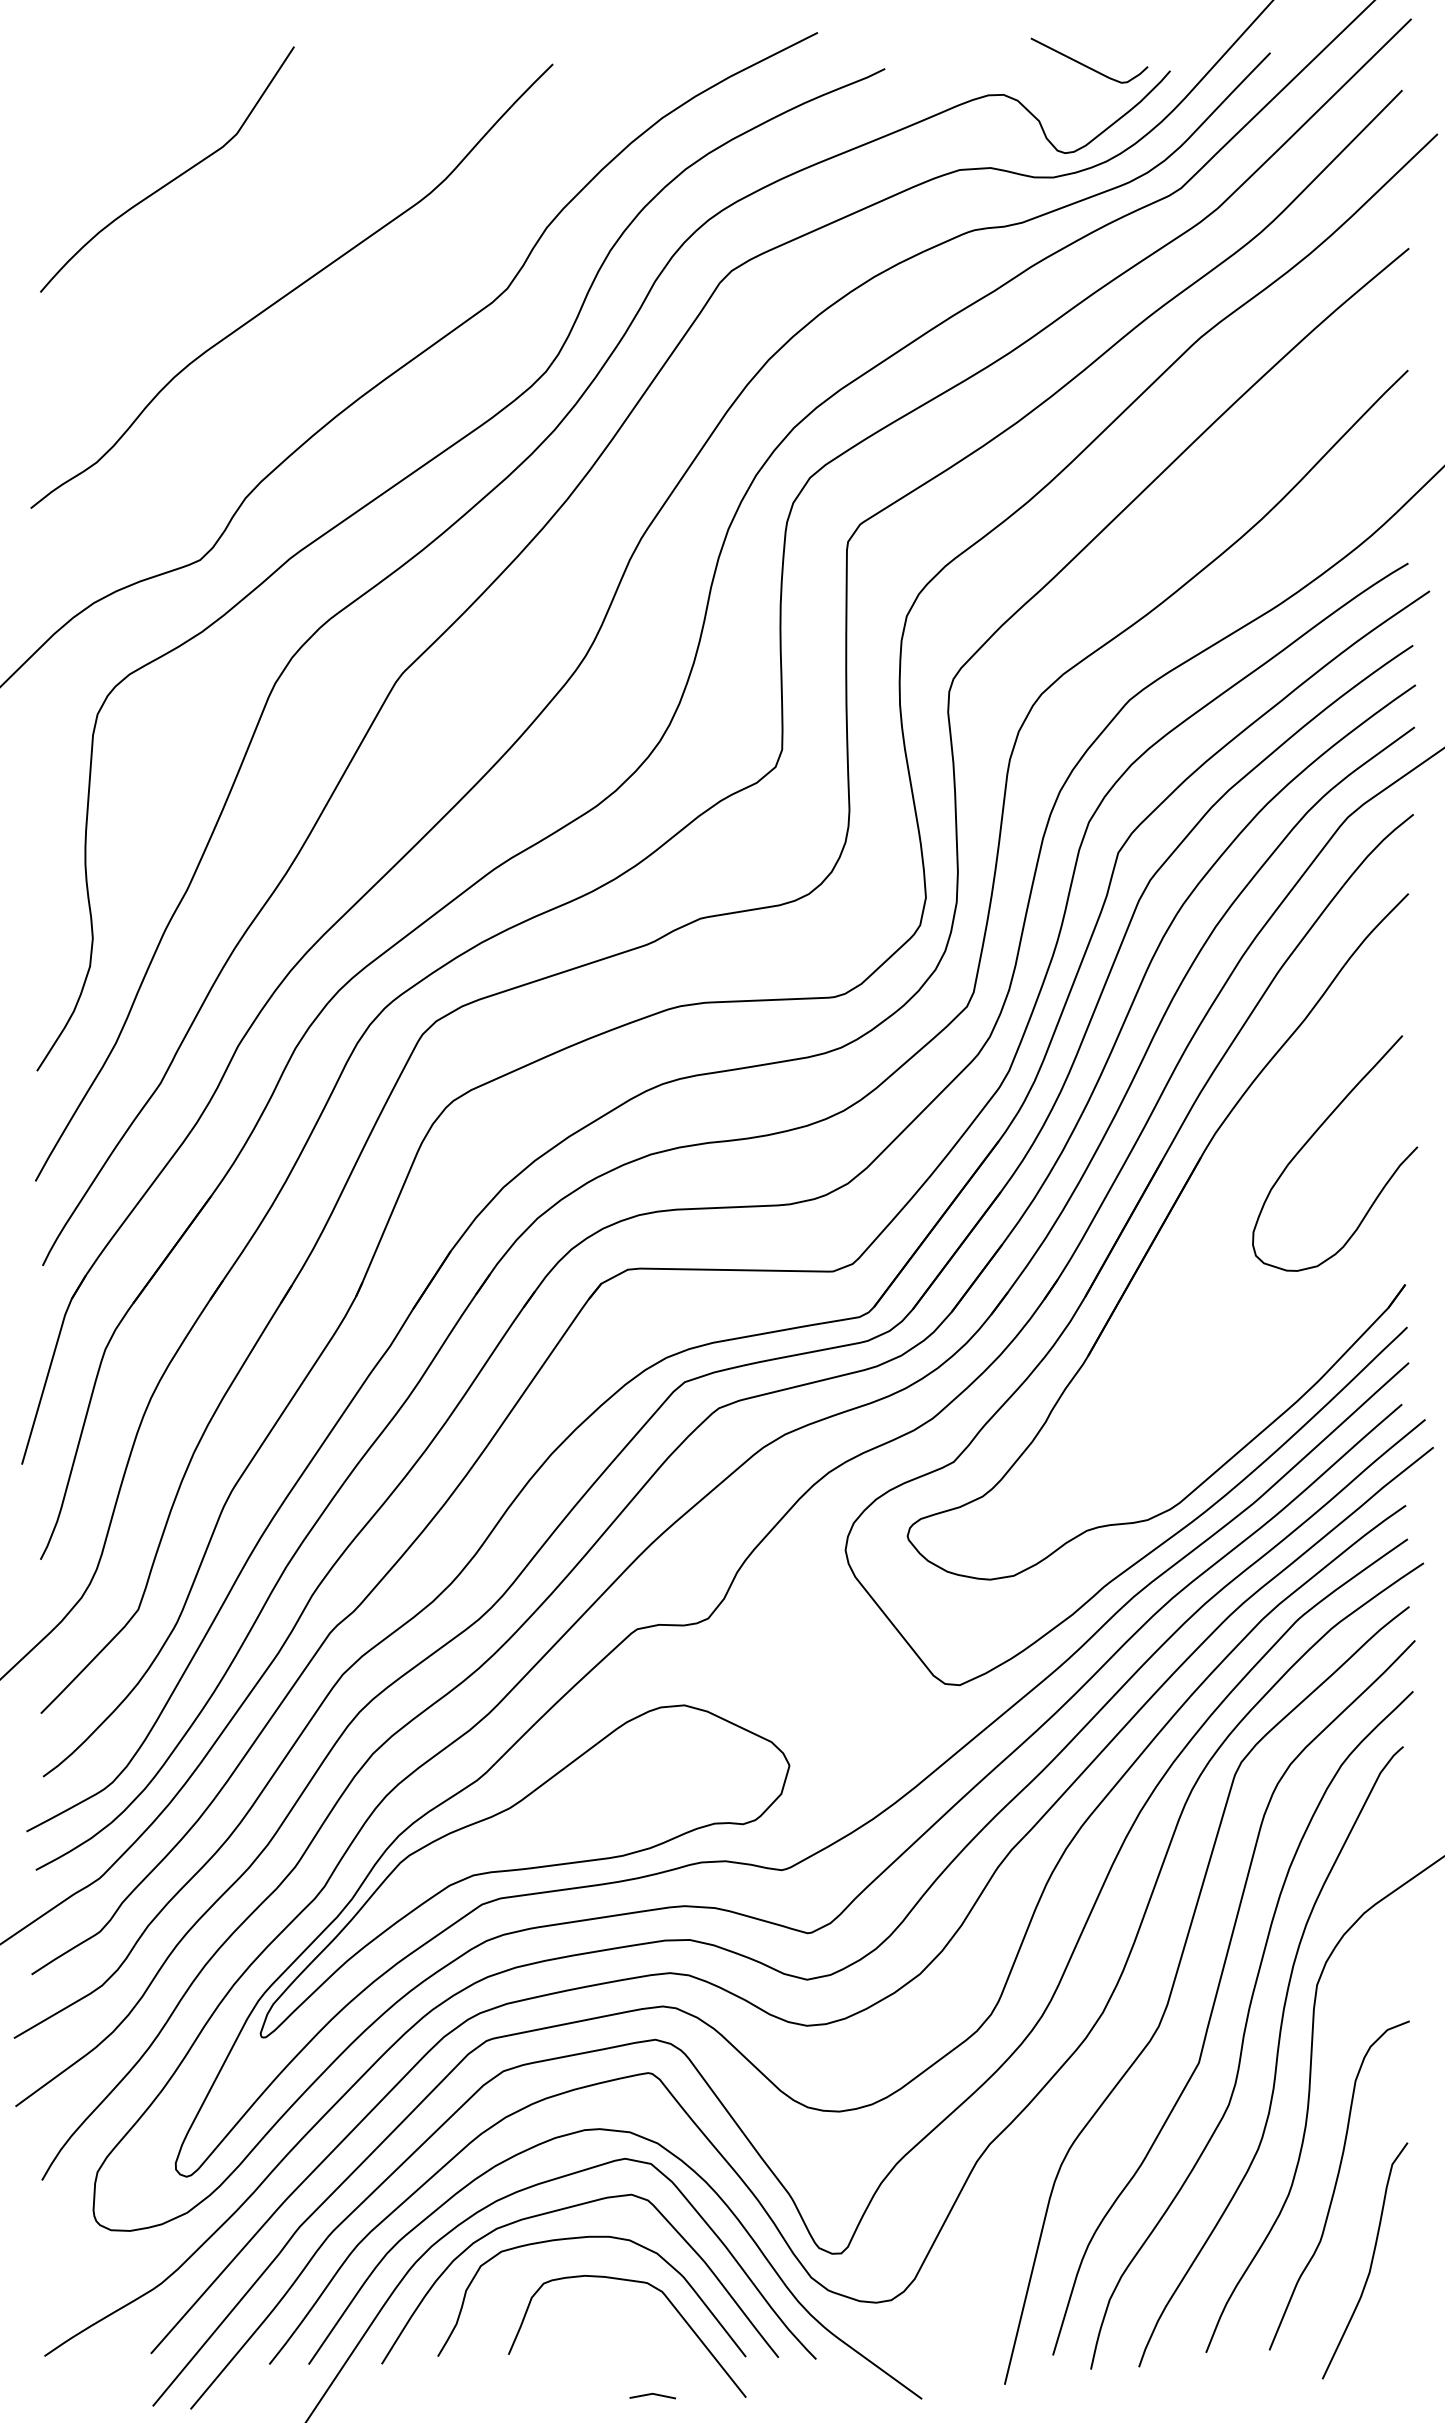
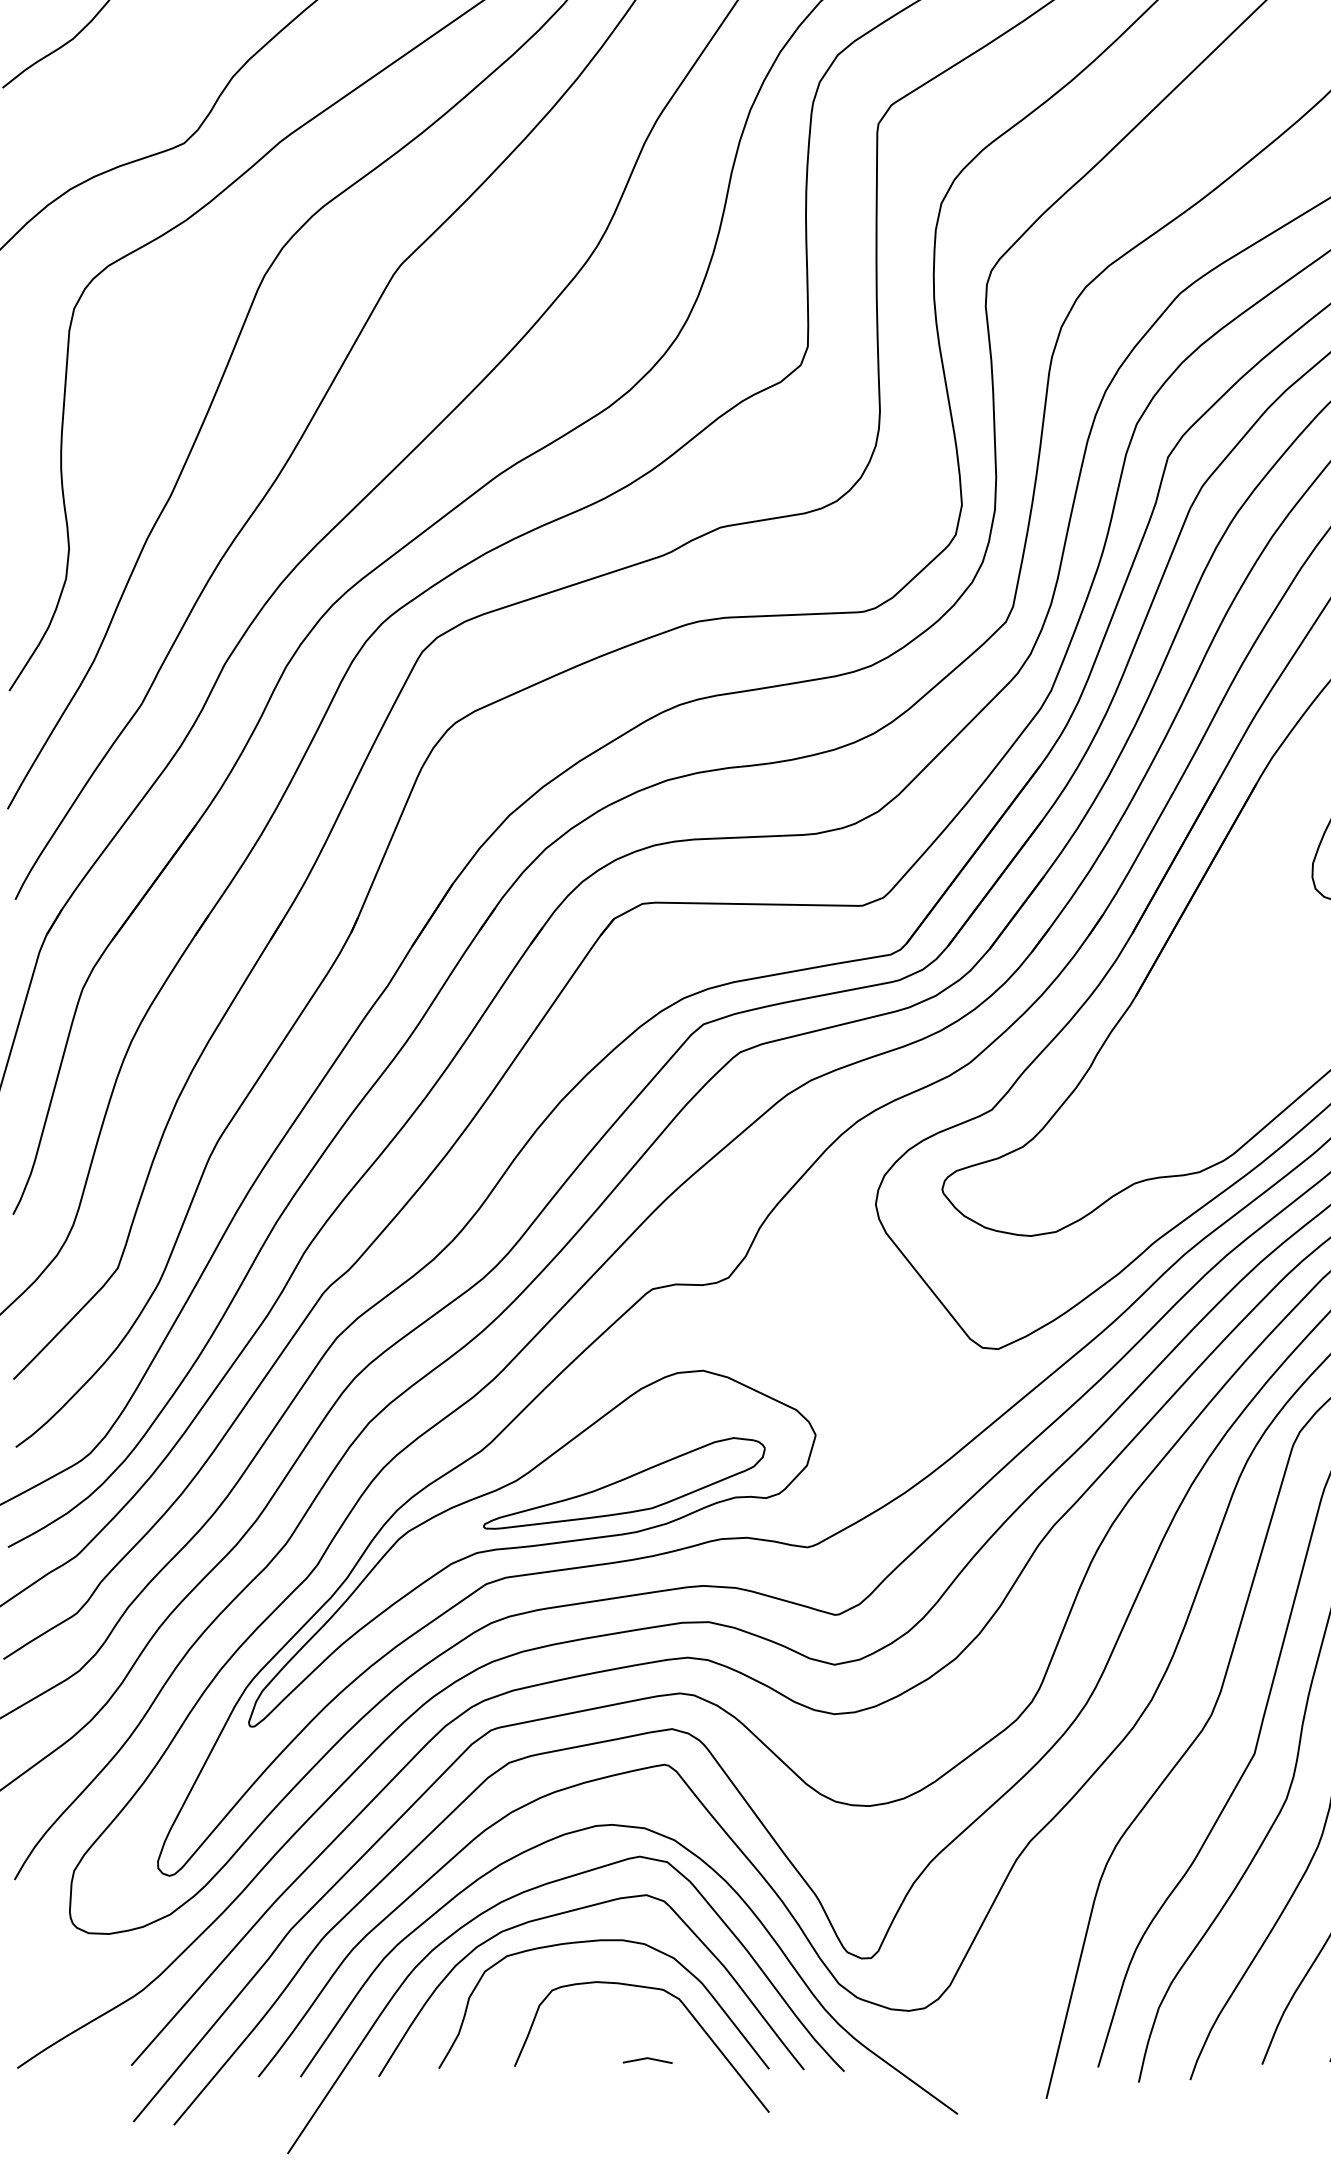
part: (610, 1810) -> (623, 1483), added
line: (652, 2394) -> (647, 2058), moved

